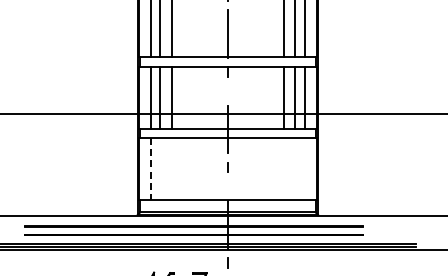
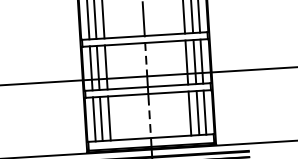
line: (227, 91) -> (145, 60), added
line: (150, 169) -> (94, 119), dashed -> solid
line: (160, 169) -> (101, 119), added
line: (171, 169) -> (109, 118), added
line: (284, 169) -> (190, 113), added
line: (295, 169) -> (198, 113), added
line: (305, 169) -> (205, 112), added
line: (227, 186) -> (150, 128), added

